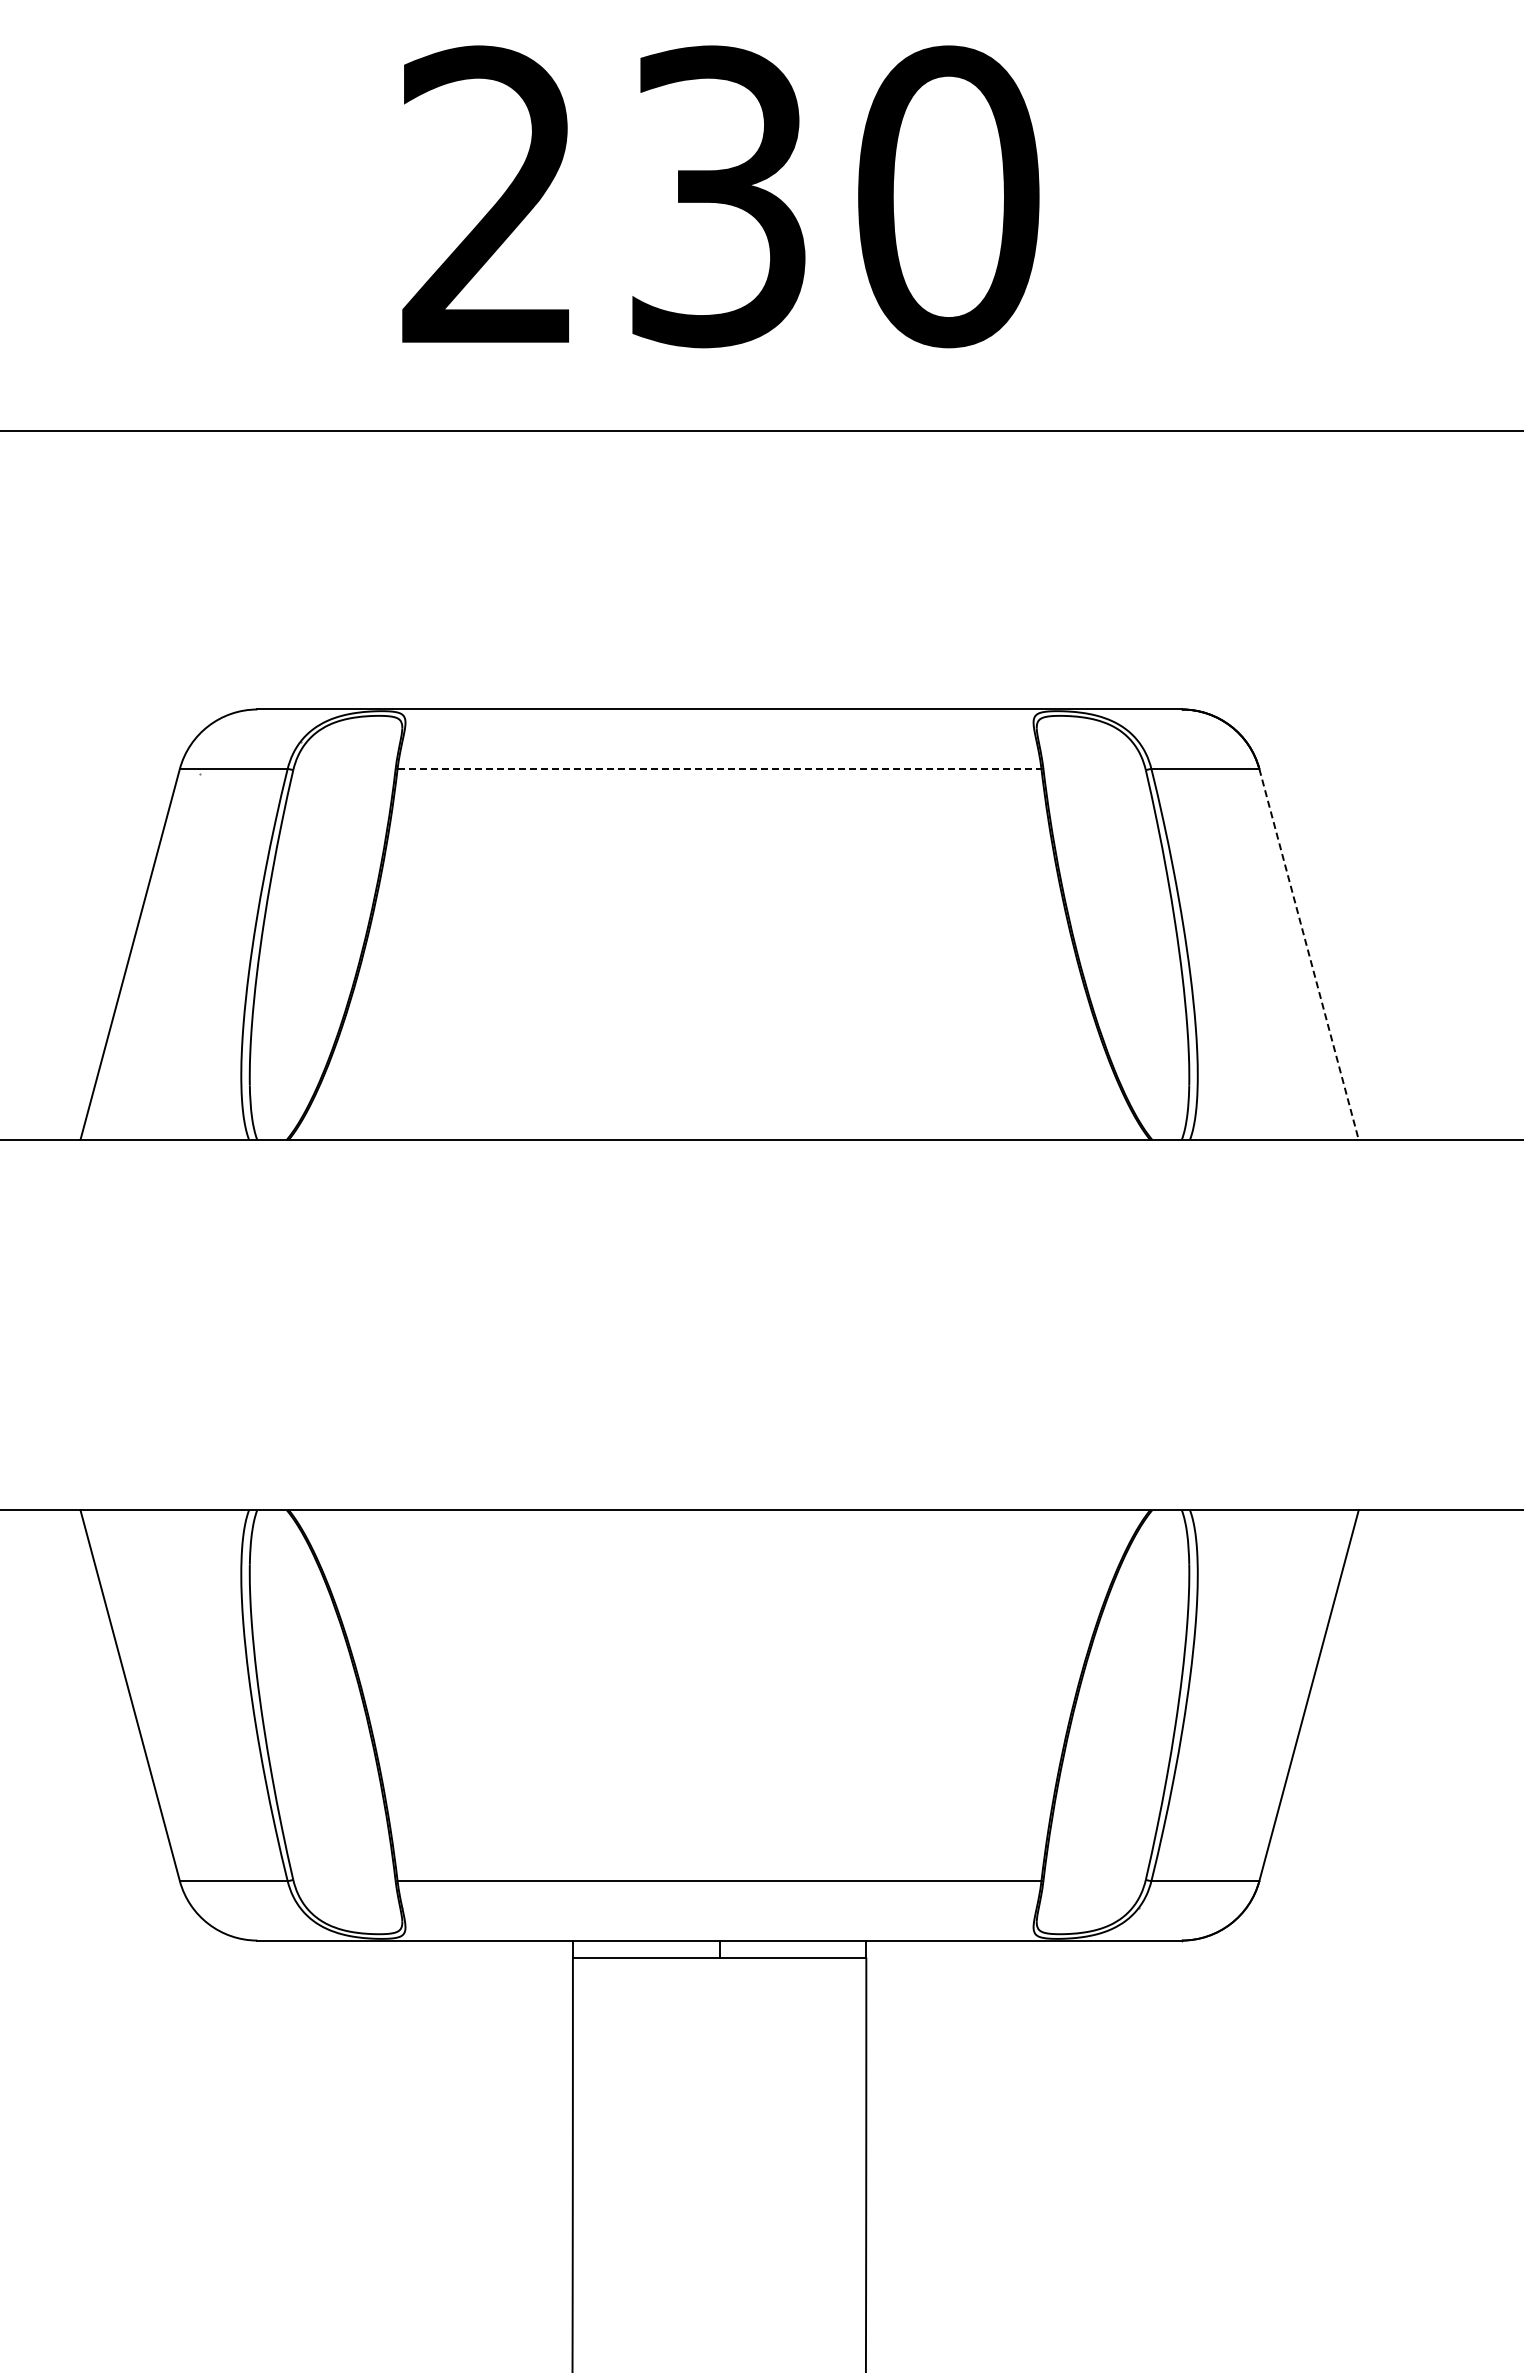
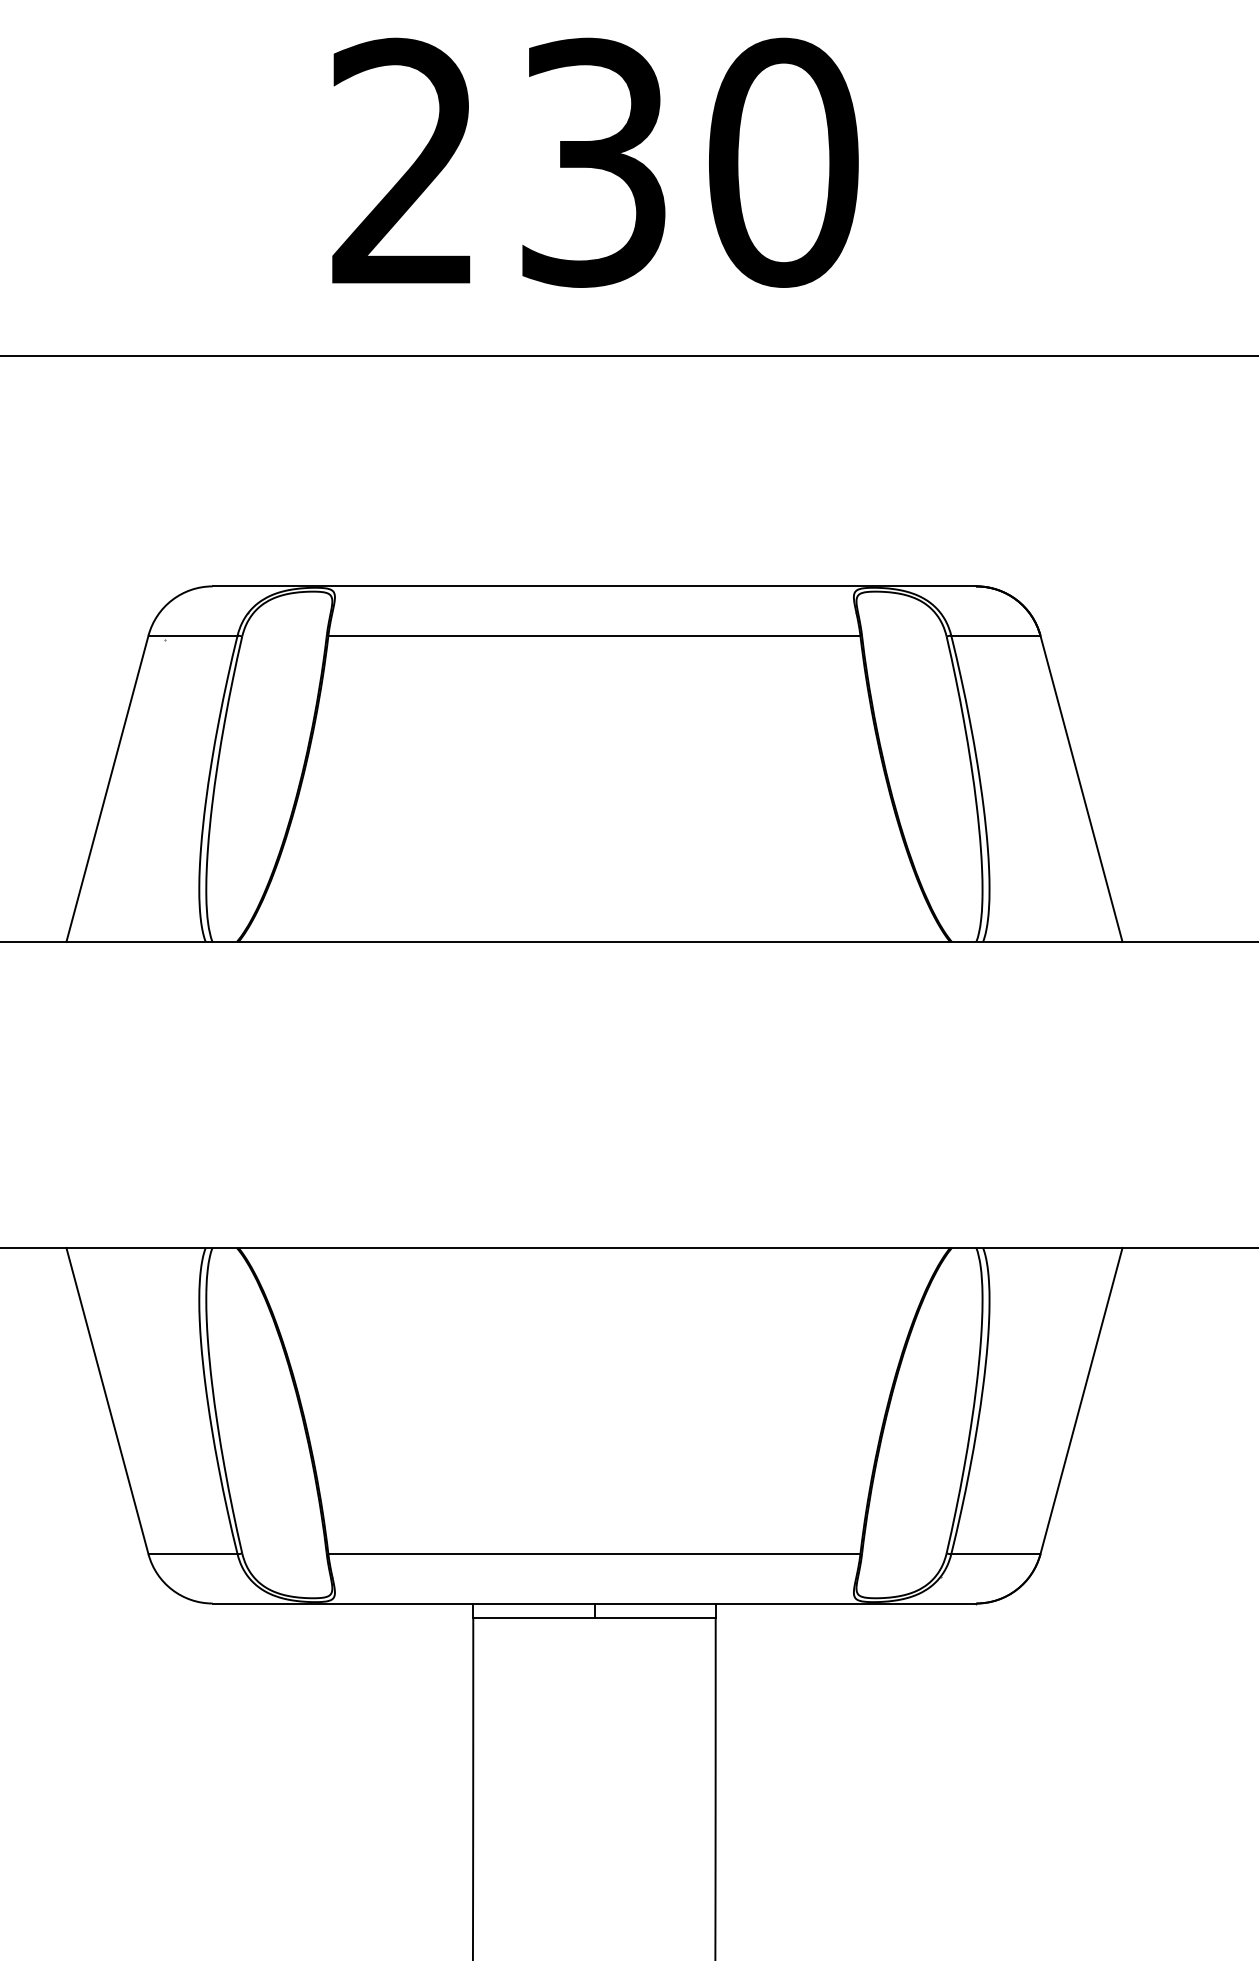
line: (719, 769) -> (594, 635), dashed -> solid
line: (1309, 954) -> (1081, 788), dashed -> solid

